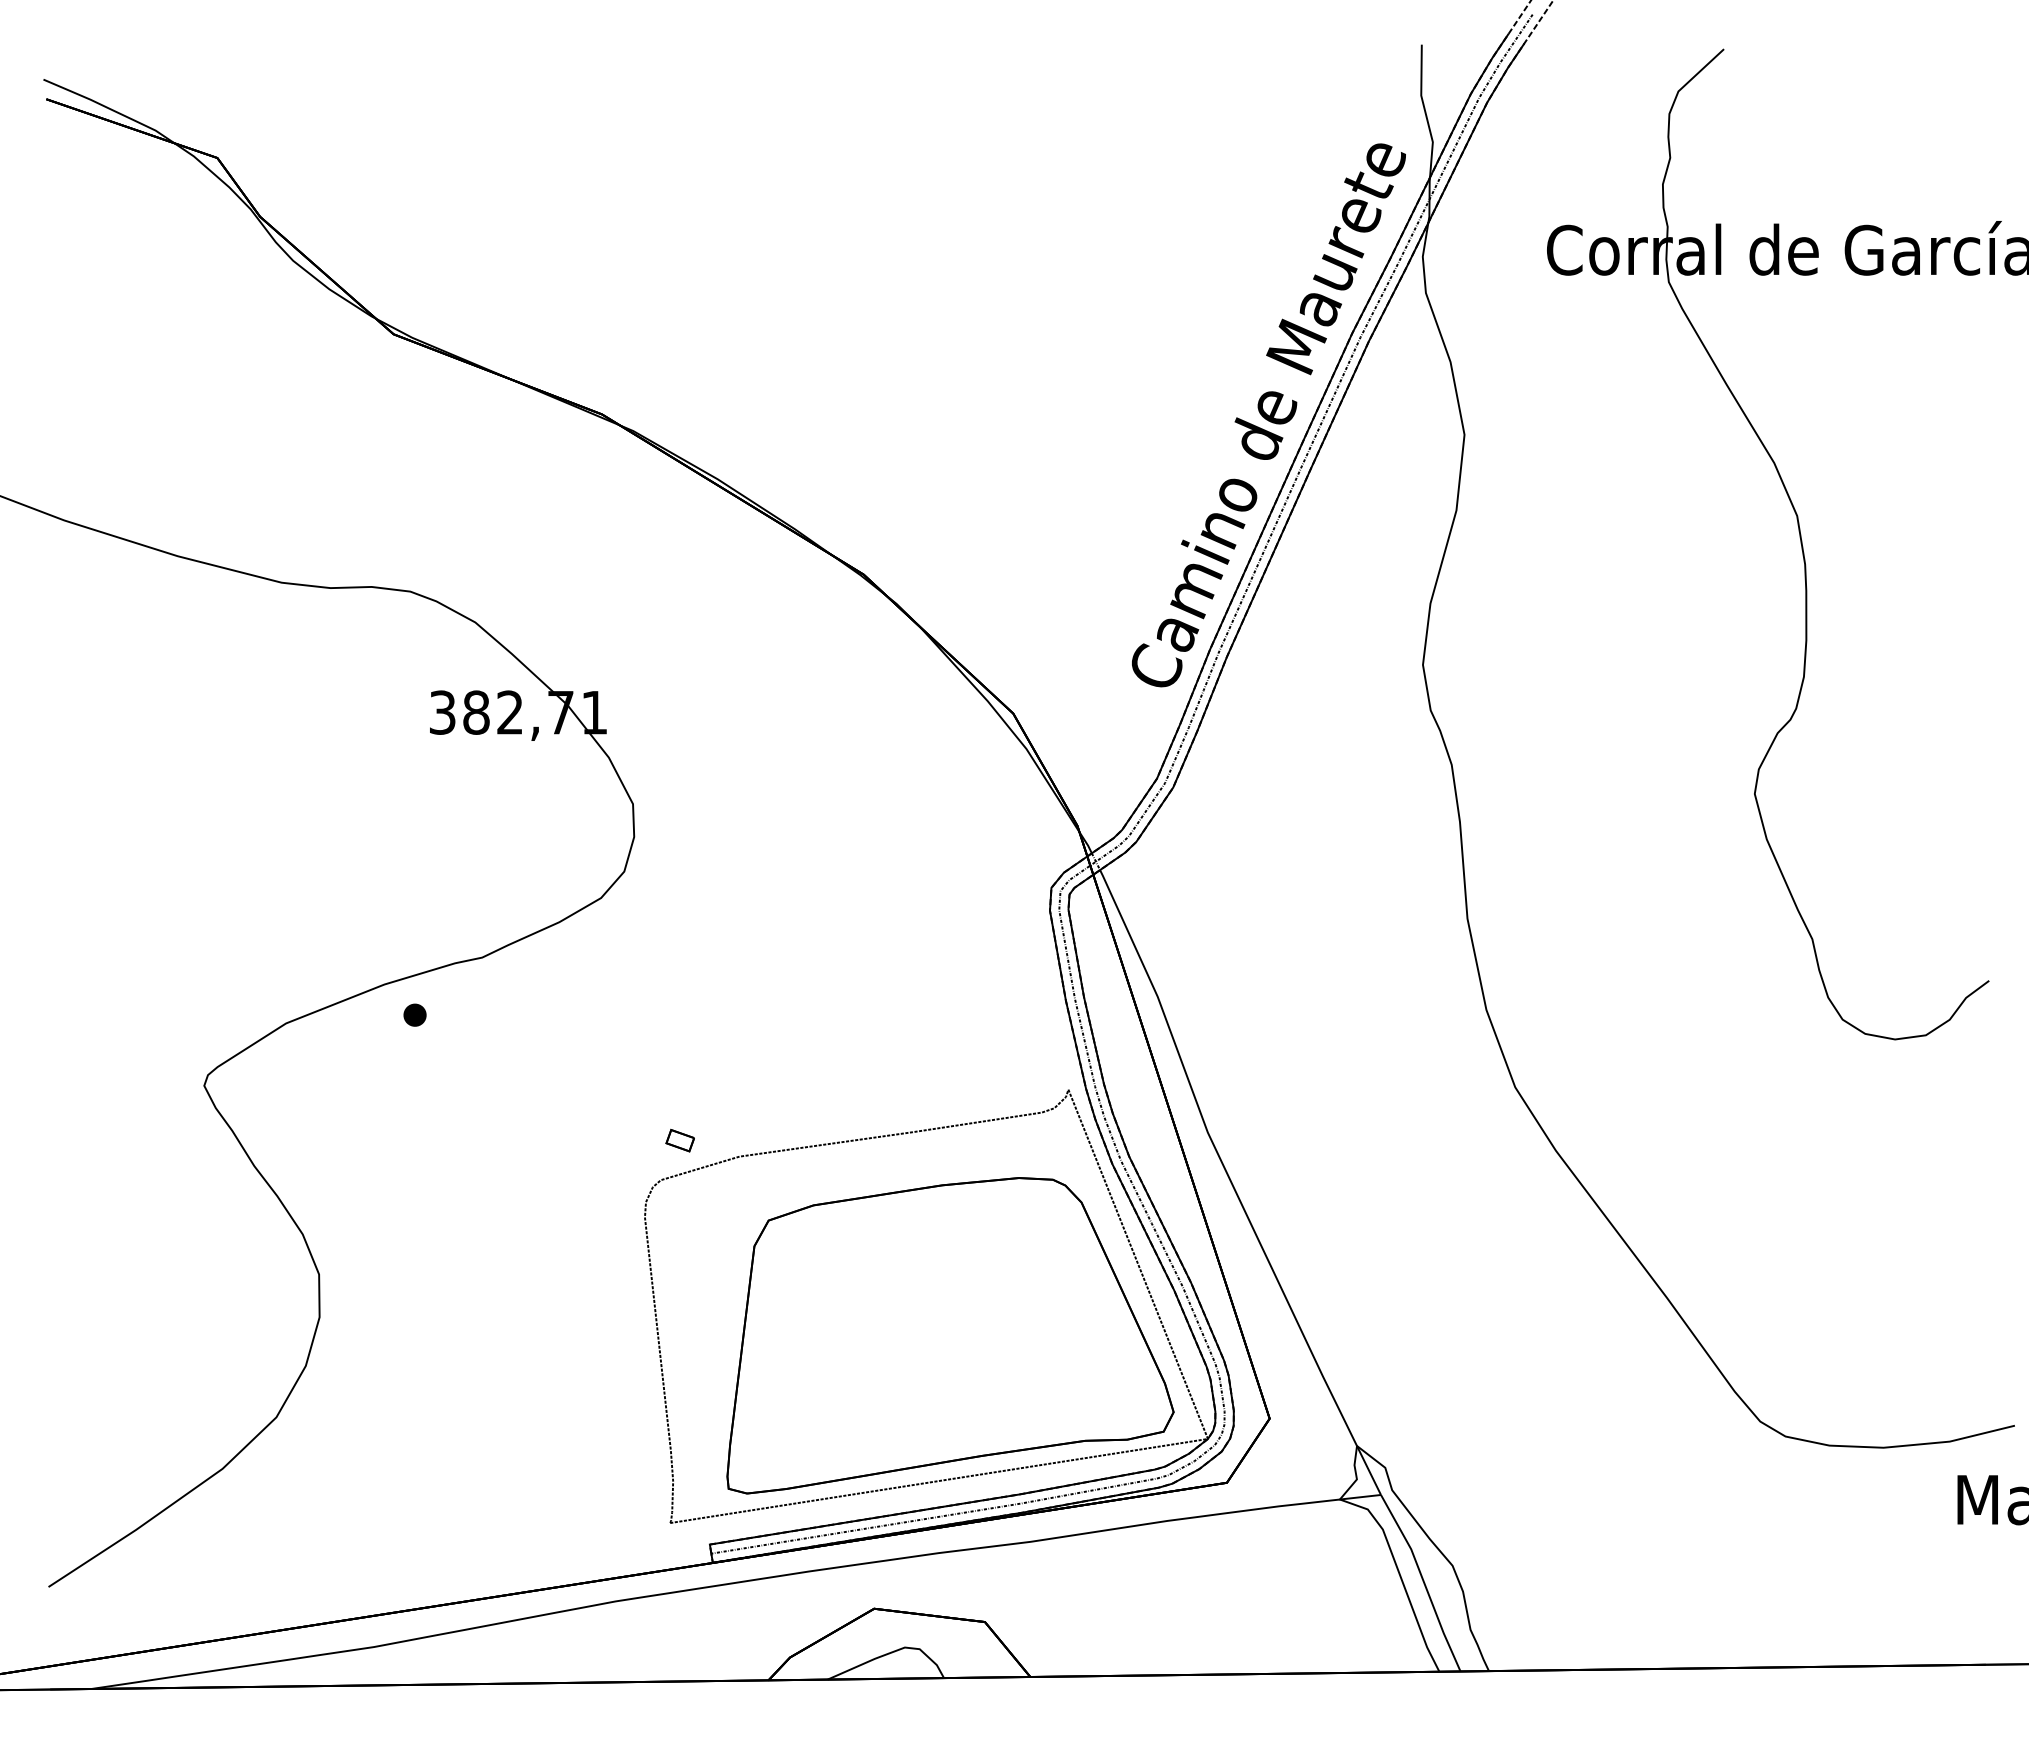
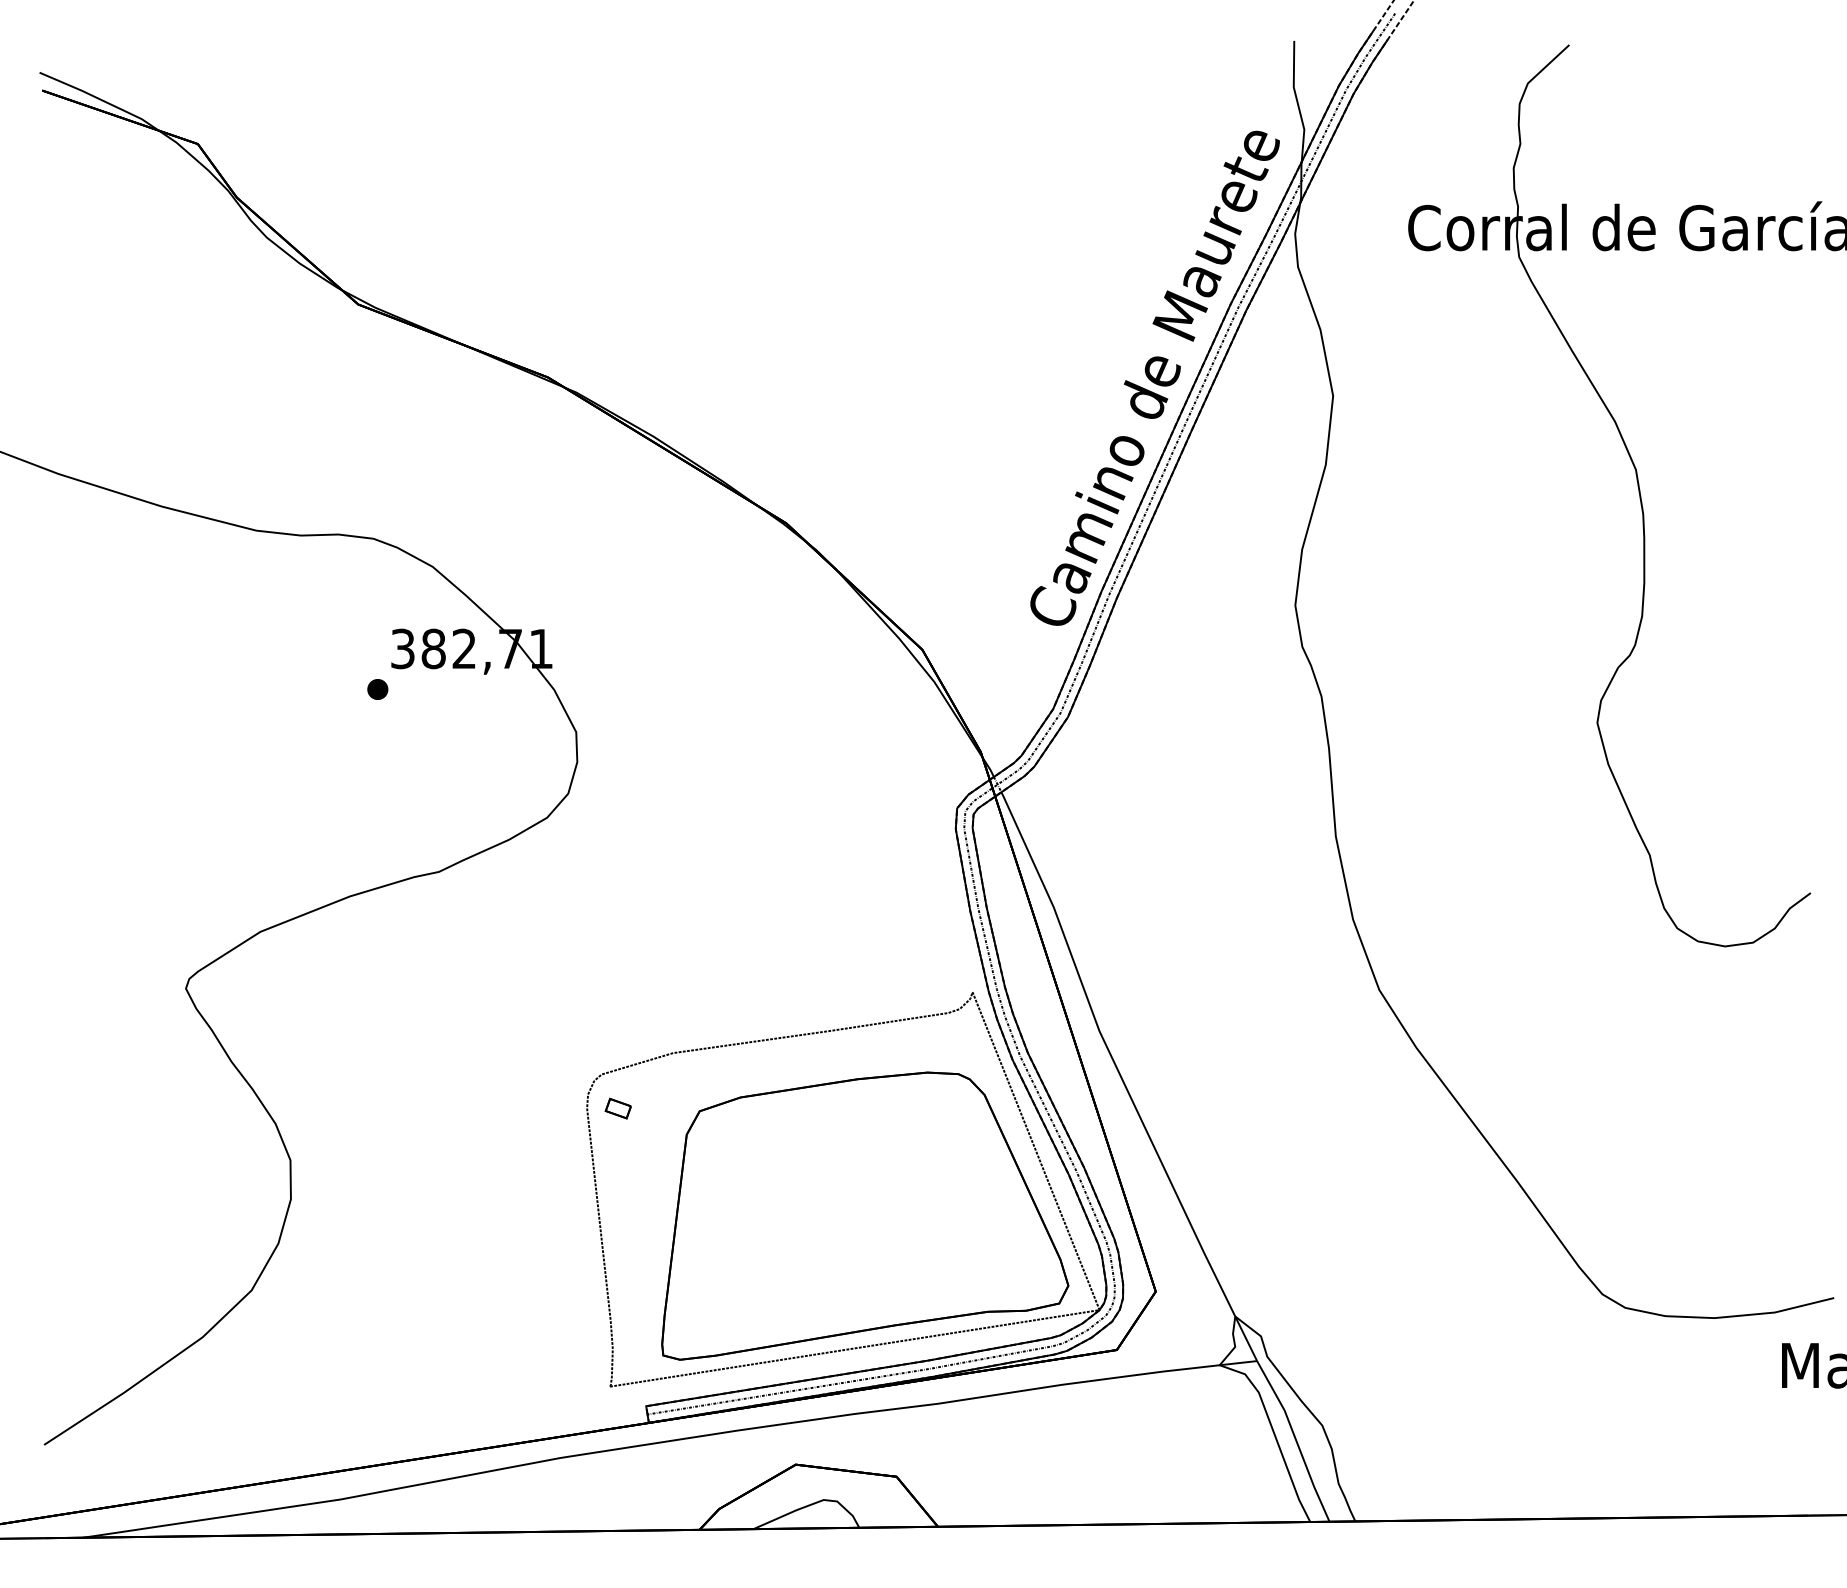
part: (414, 1014) -> (377, 688), moved
part: (679, 1140) -> (617, 1108), moved

